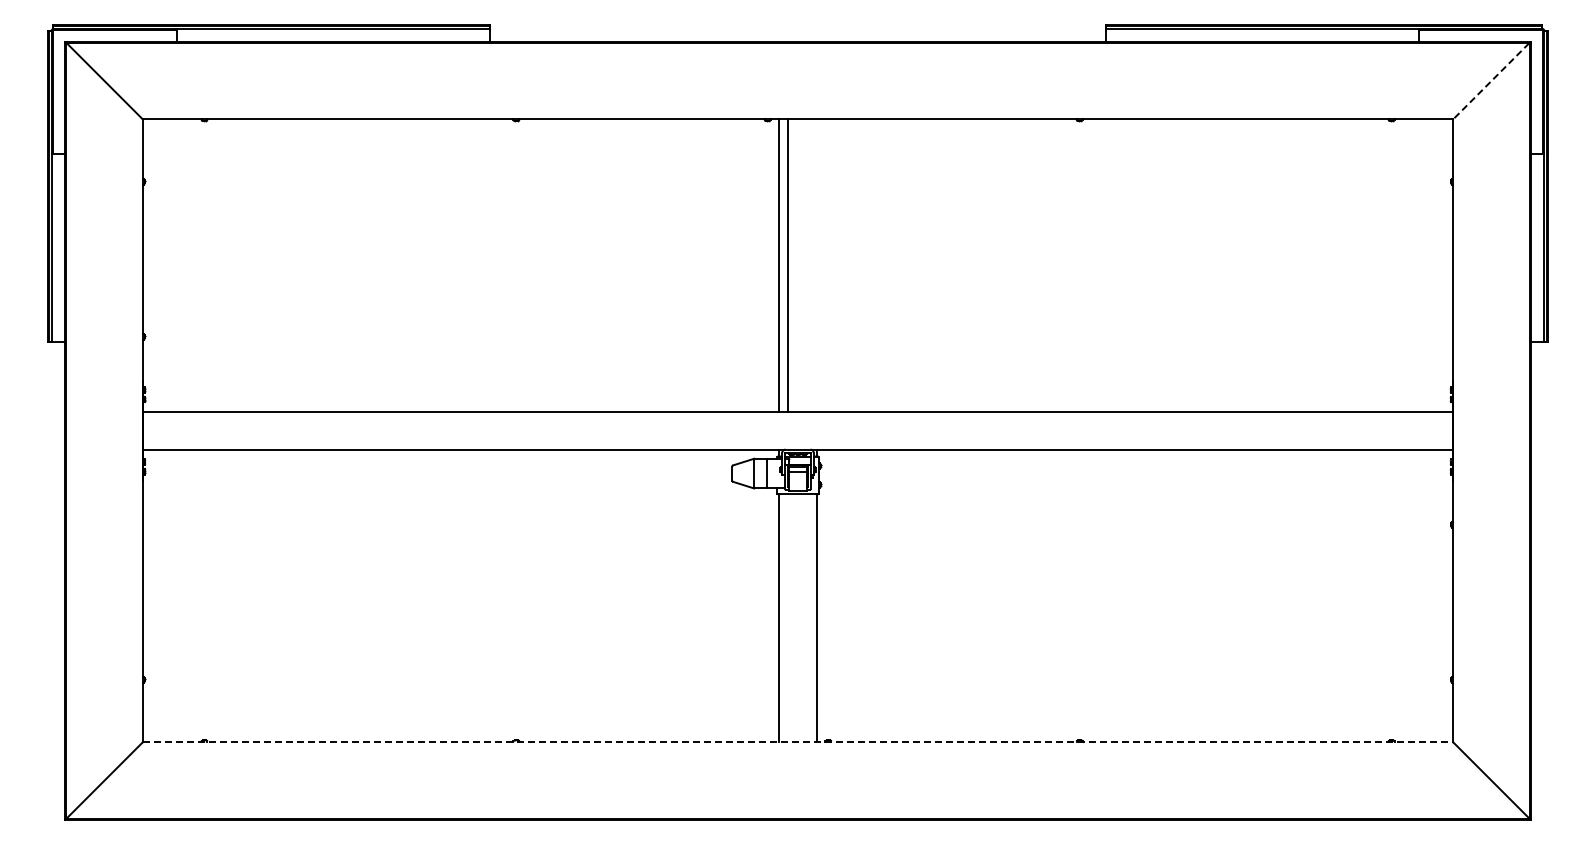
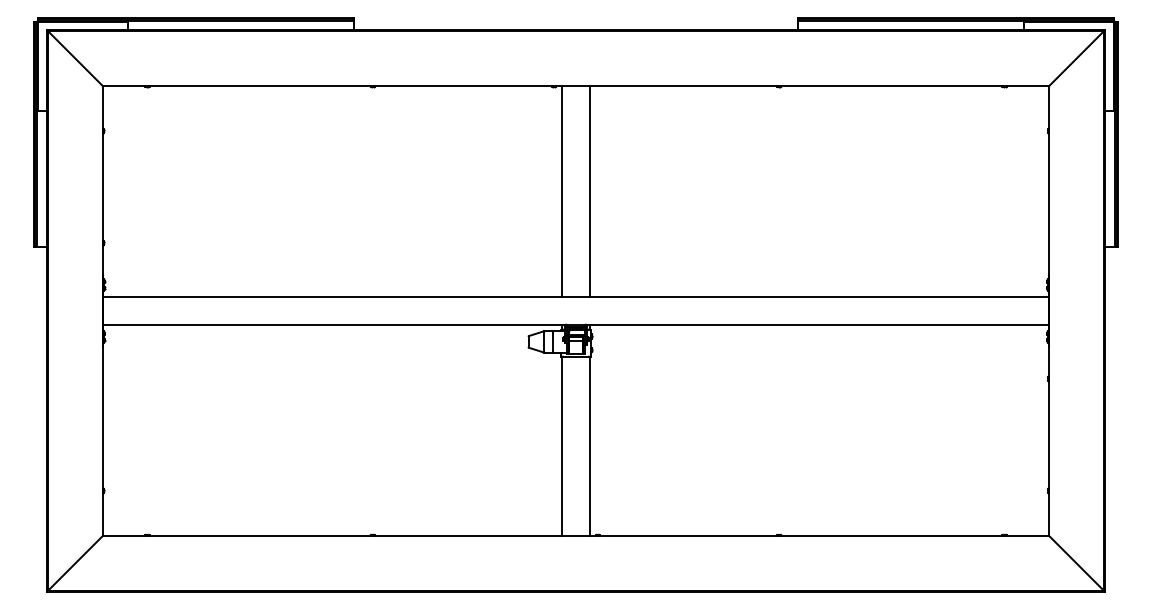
line: (1491, 81) -> (1076, 58), dashed -> solid
line: (787, 265) -> (589, 191), moved
line: (798, 742) -> (576, 536), dashed -> solid

